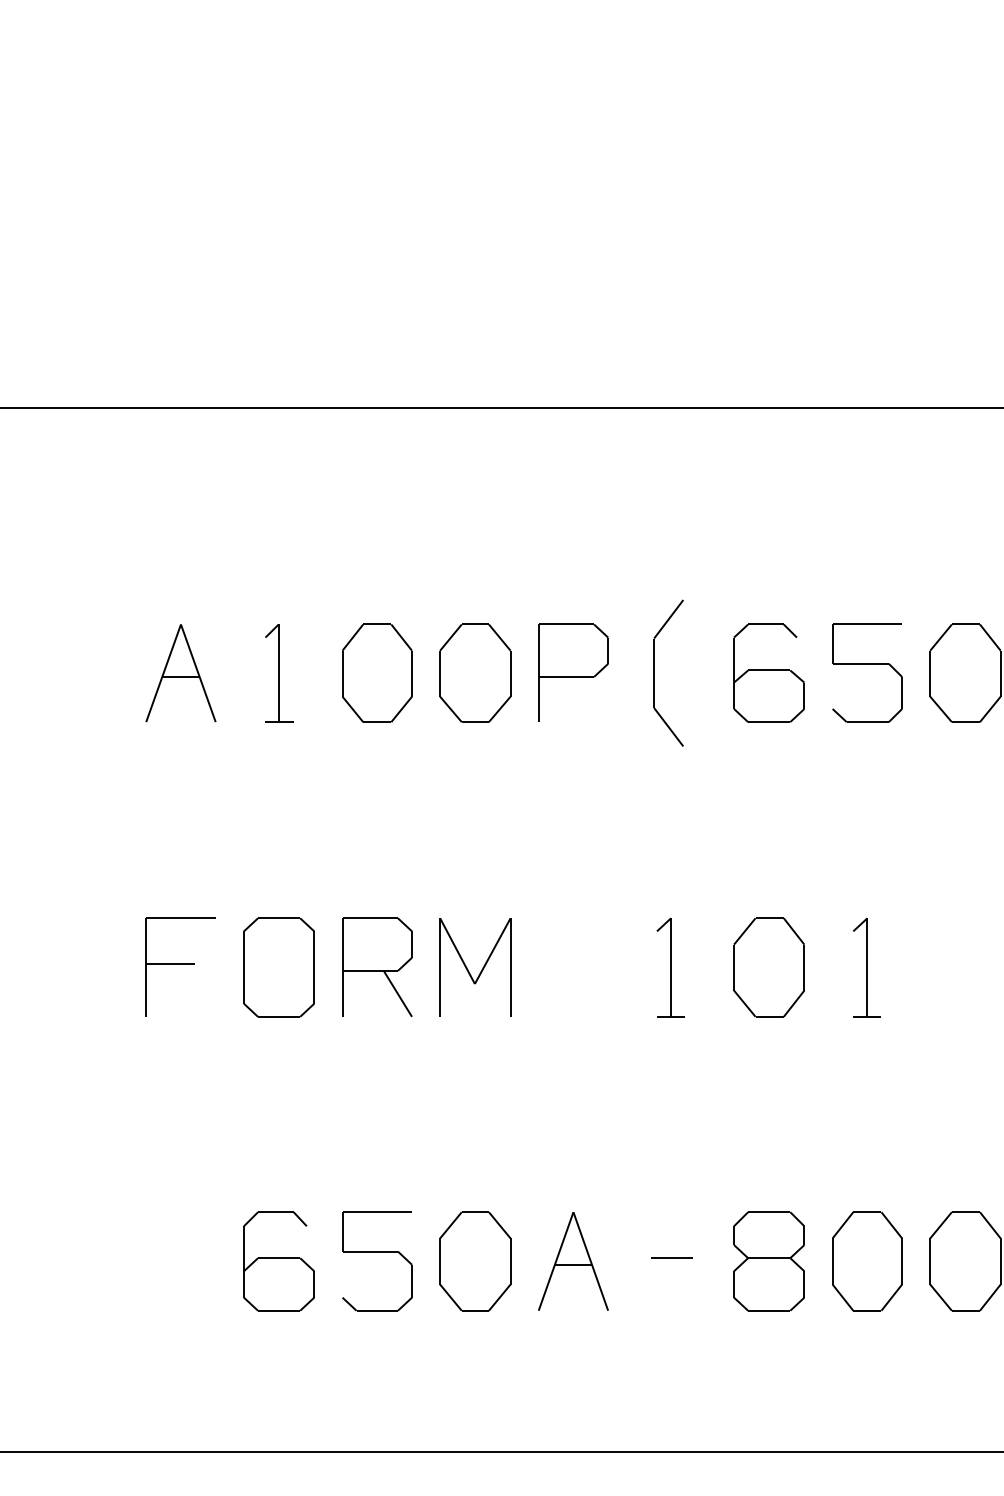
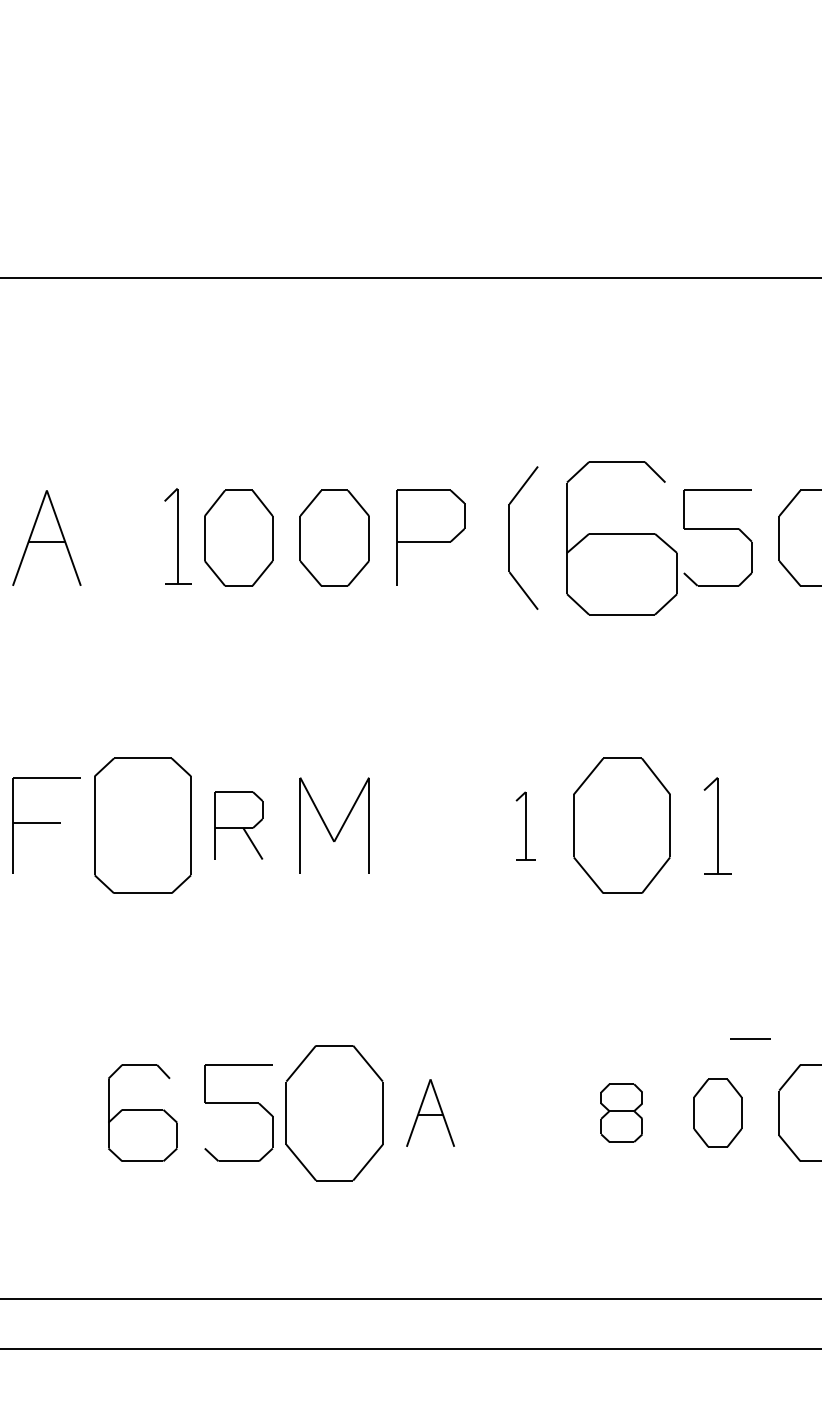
part: (768, 672) -> (621, 537), size x1.6
part: (279, 673) -> (178, 536), moved
part: (278, 967) -> (142, 825), size x1.4
part: (377, 967) -> (239, 825), size x0.7
part: (670, 967) -> (525, 825), size x0.7
part: (768, 967) -> (621, 825), size x1.4
line: (671, 1257) -> (750, 1037), moved
part: (475, 1261) -> (334, 1113), size x1.4
part: (573, 1261) -> (430, 1113), size x0.7
part: (768, 1261) -> (621, 1113), size x0.6
part: (867, 1261) -> (717, 1113), size x0.7

